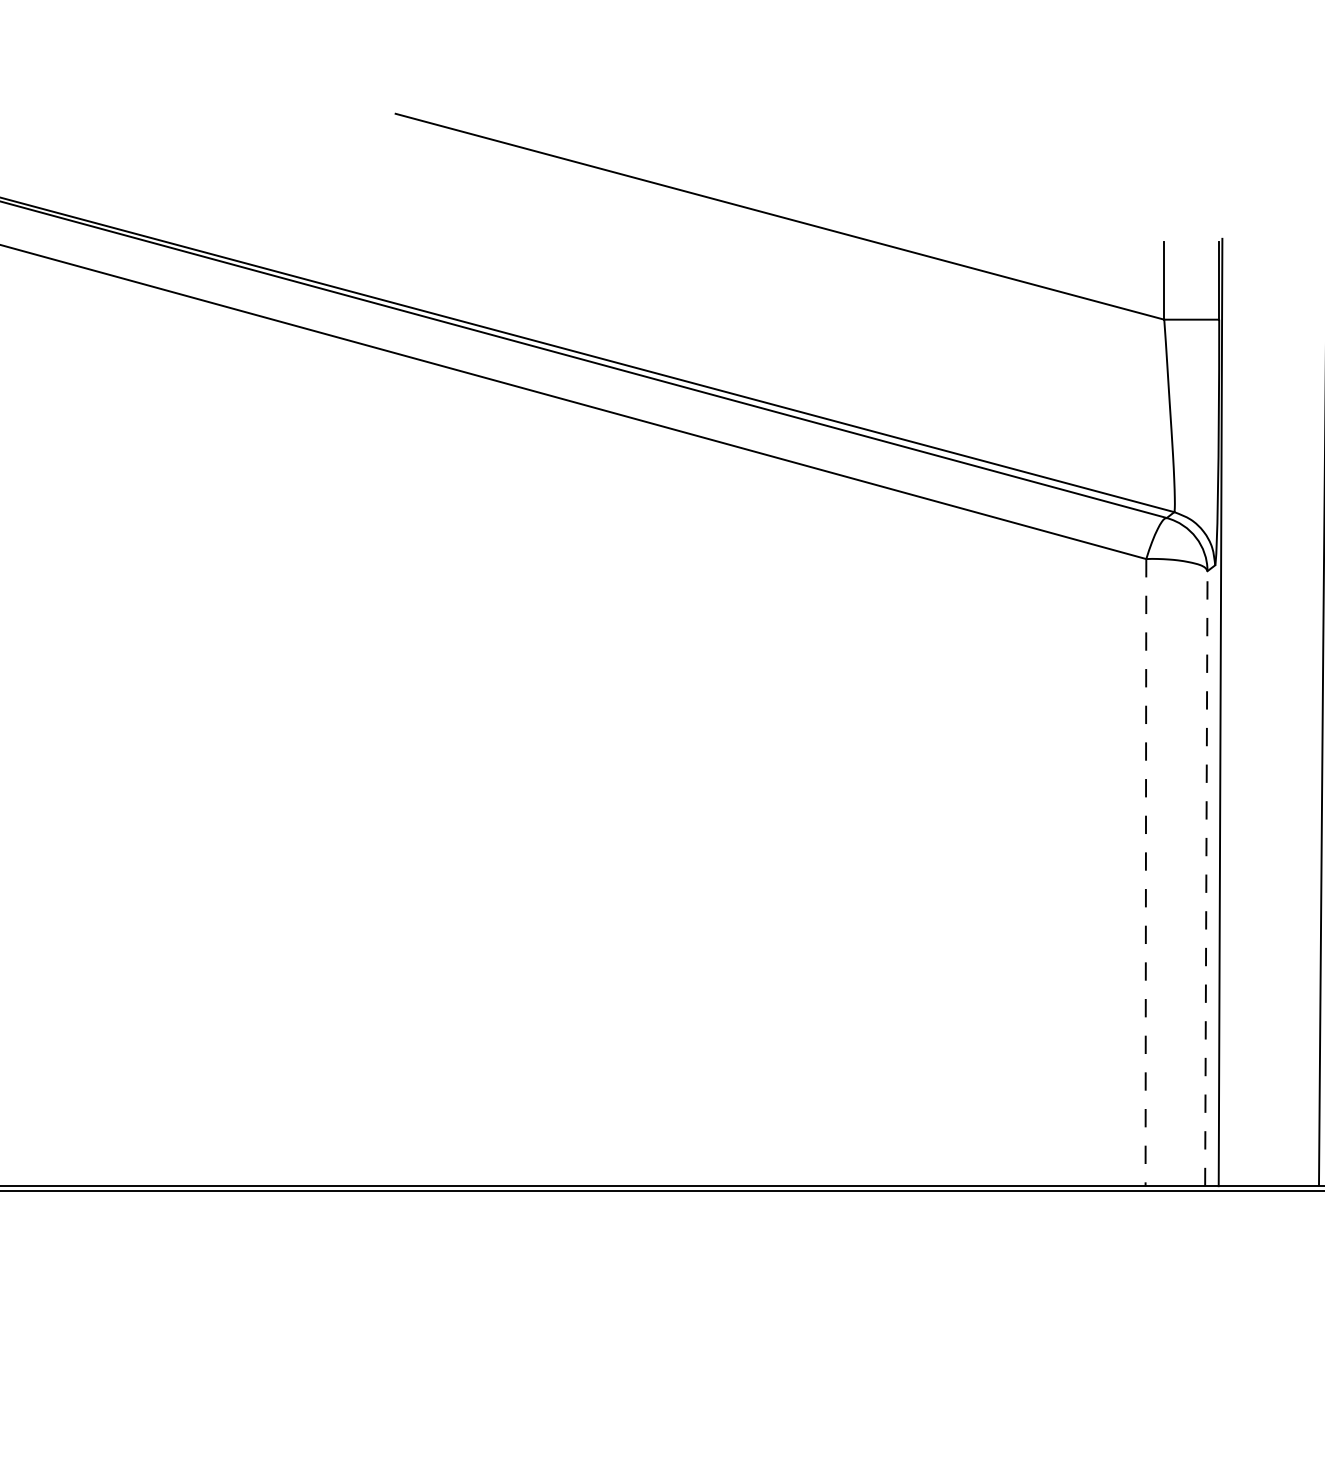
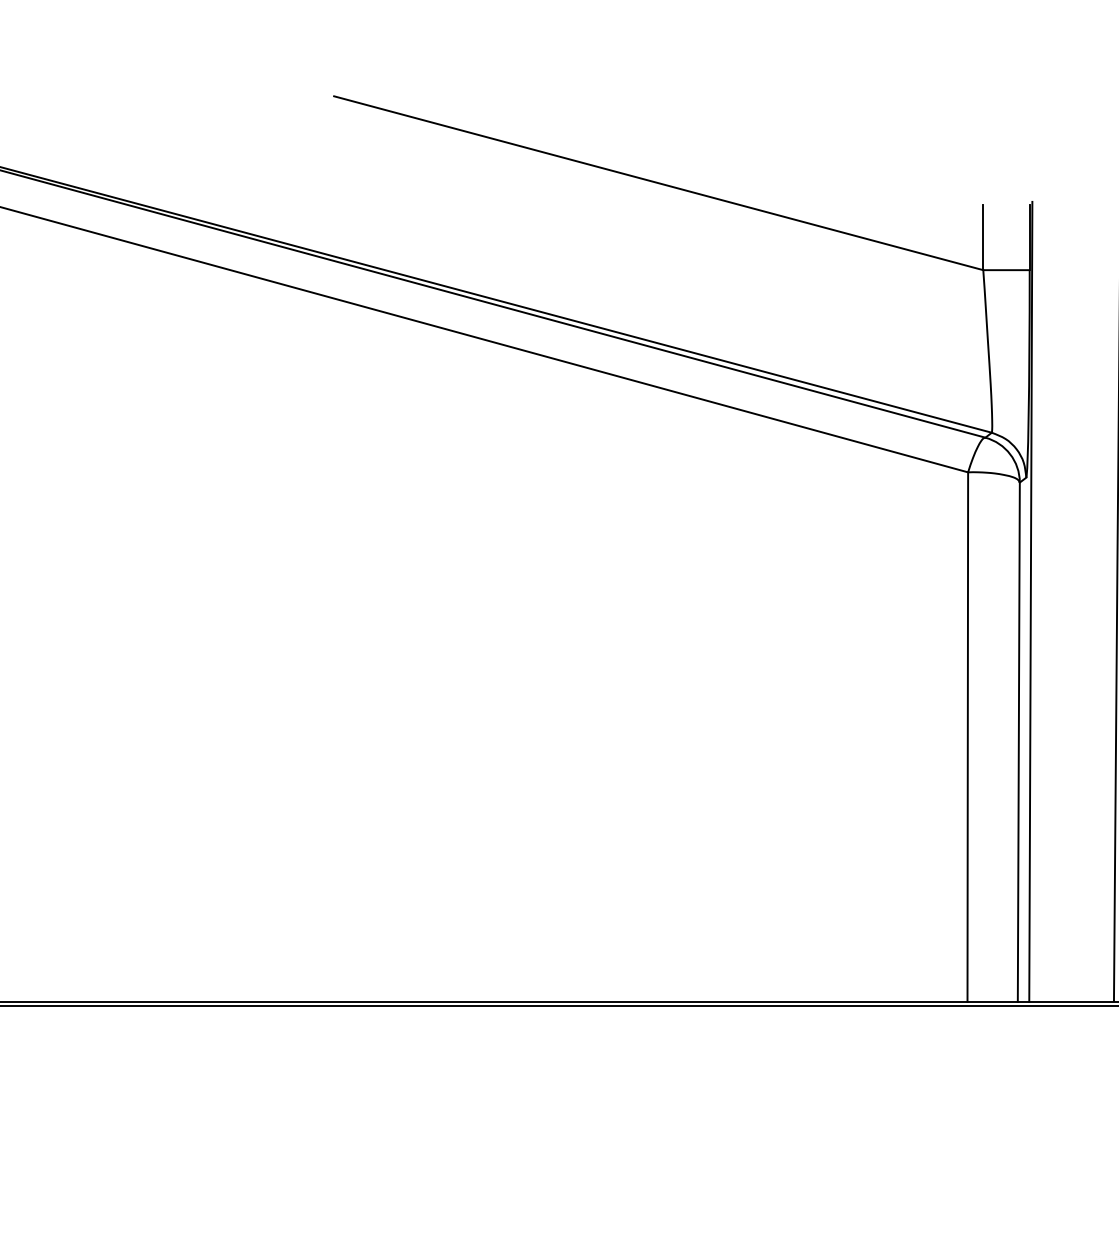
line: (1145, 872) -> (967, 737), dashed -> solid
line: (1206, 878) -> (1018, 742), dashed -> solid

